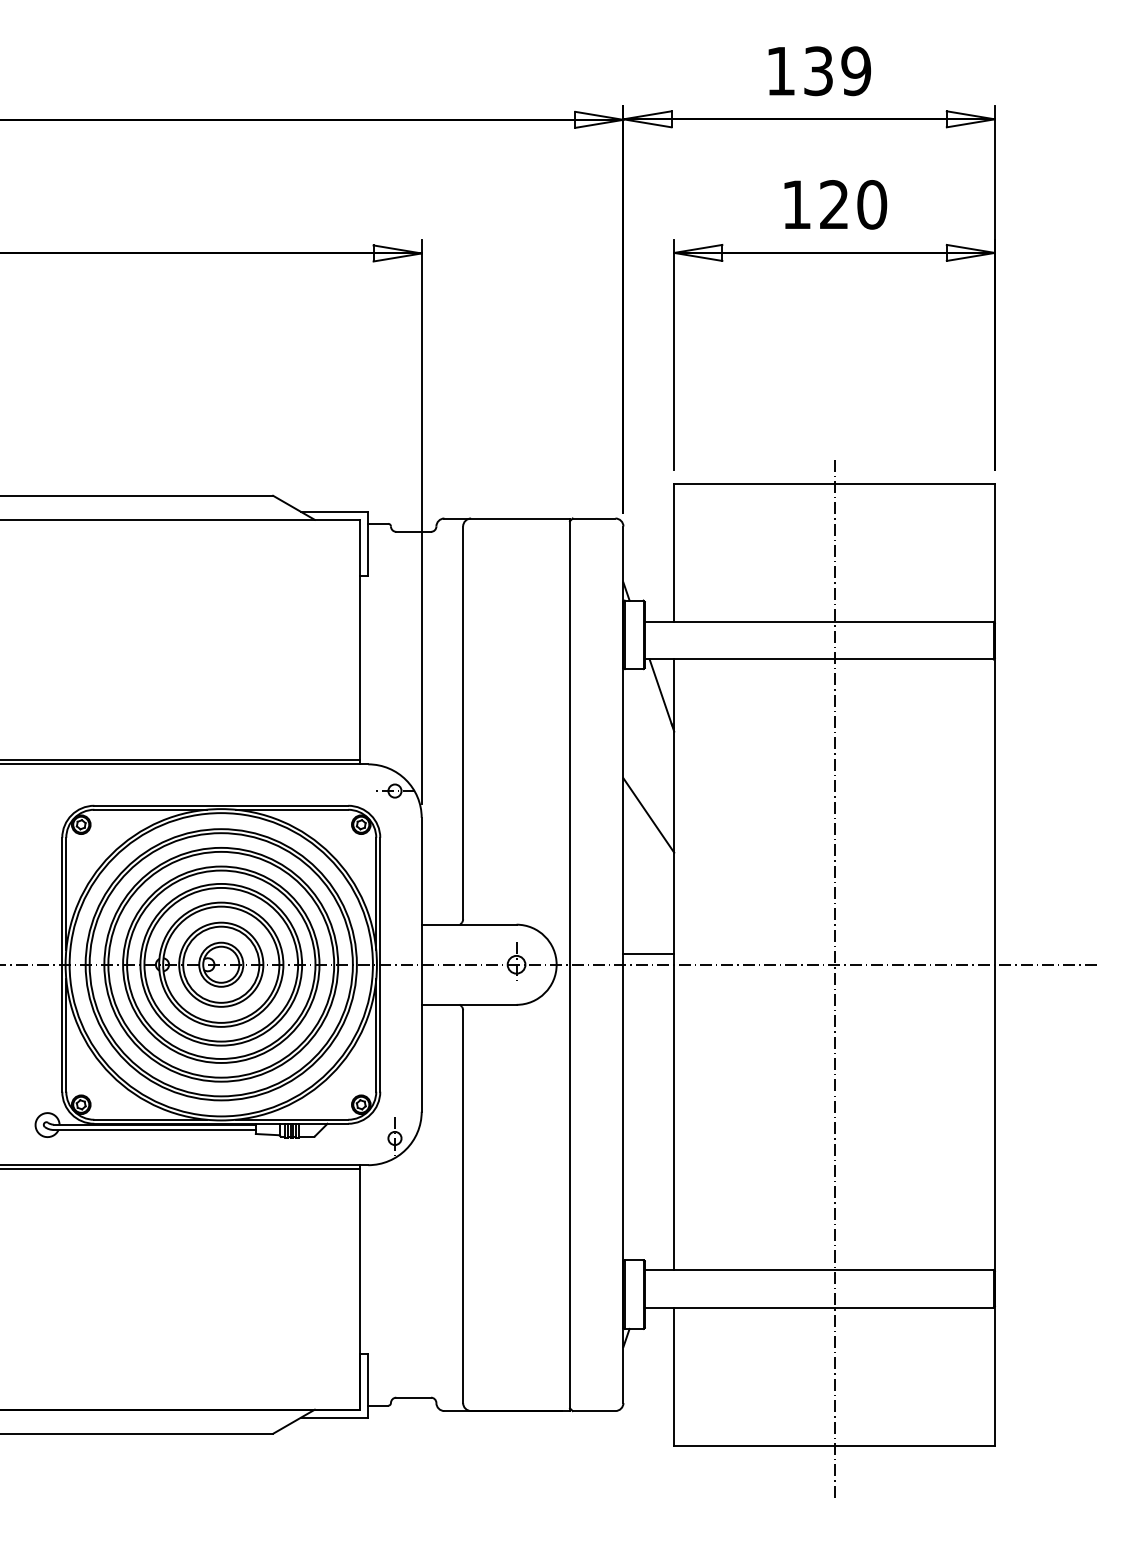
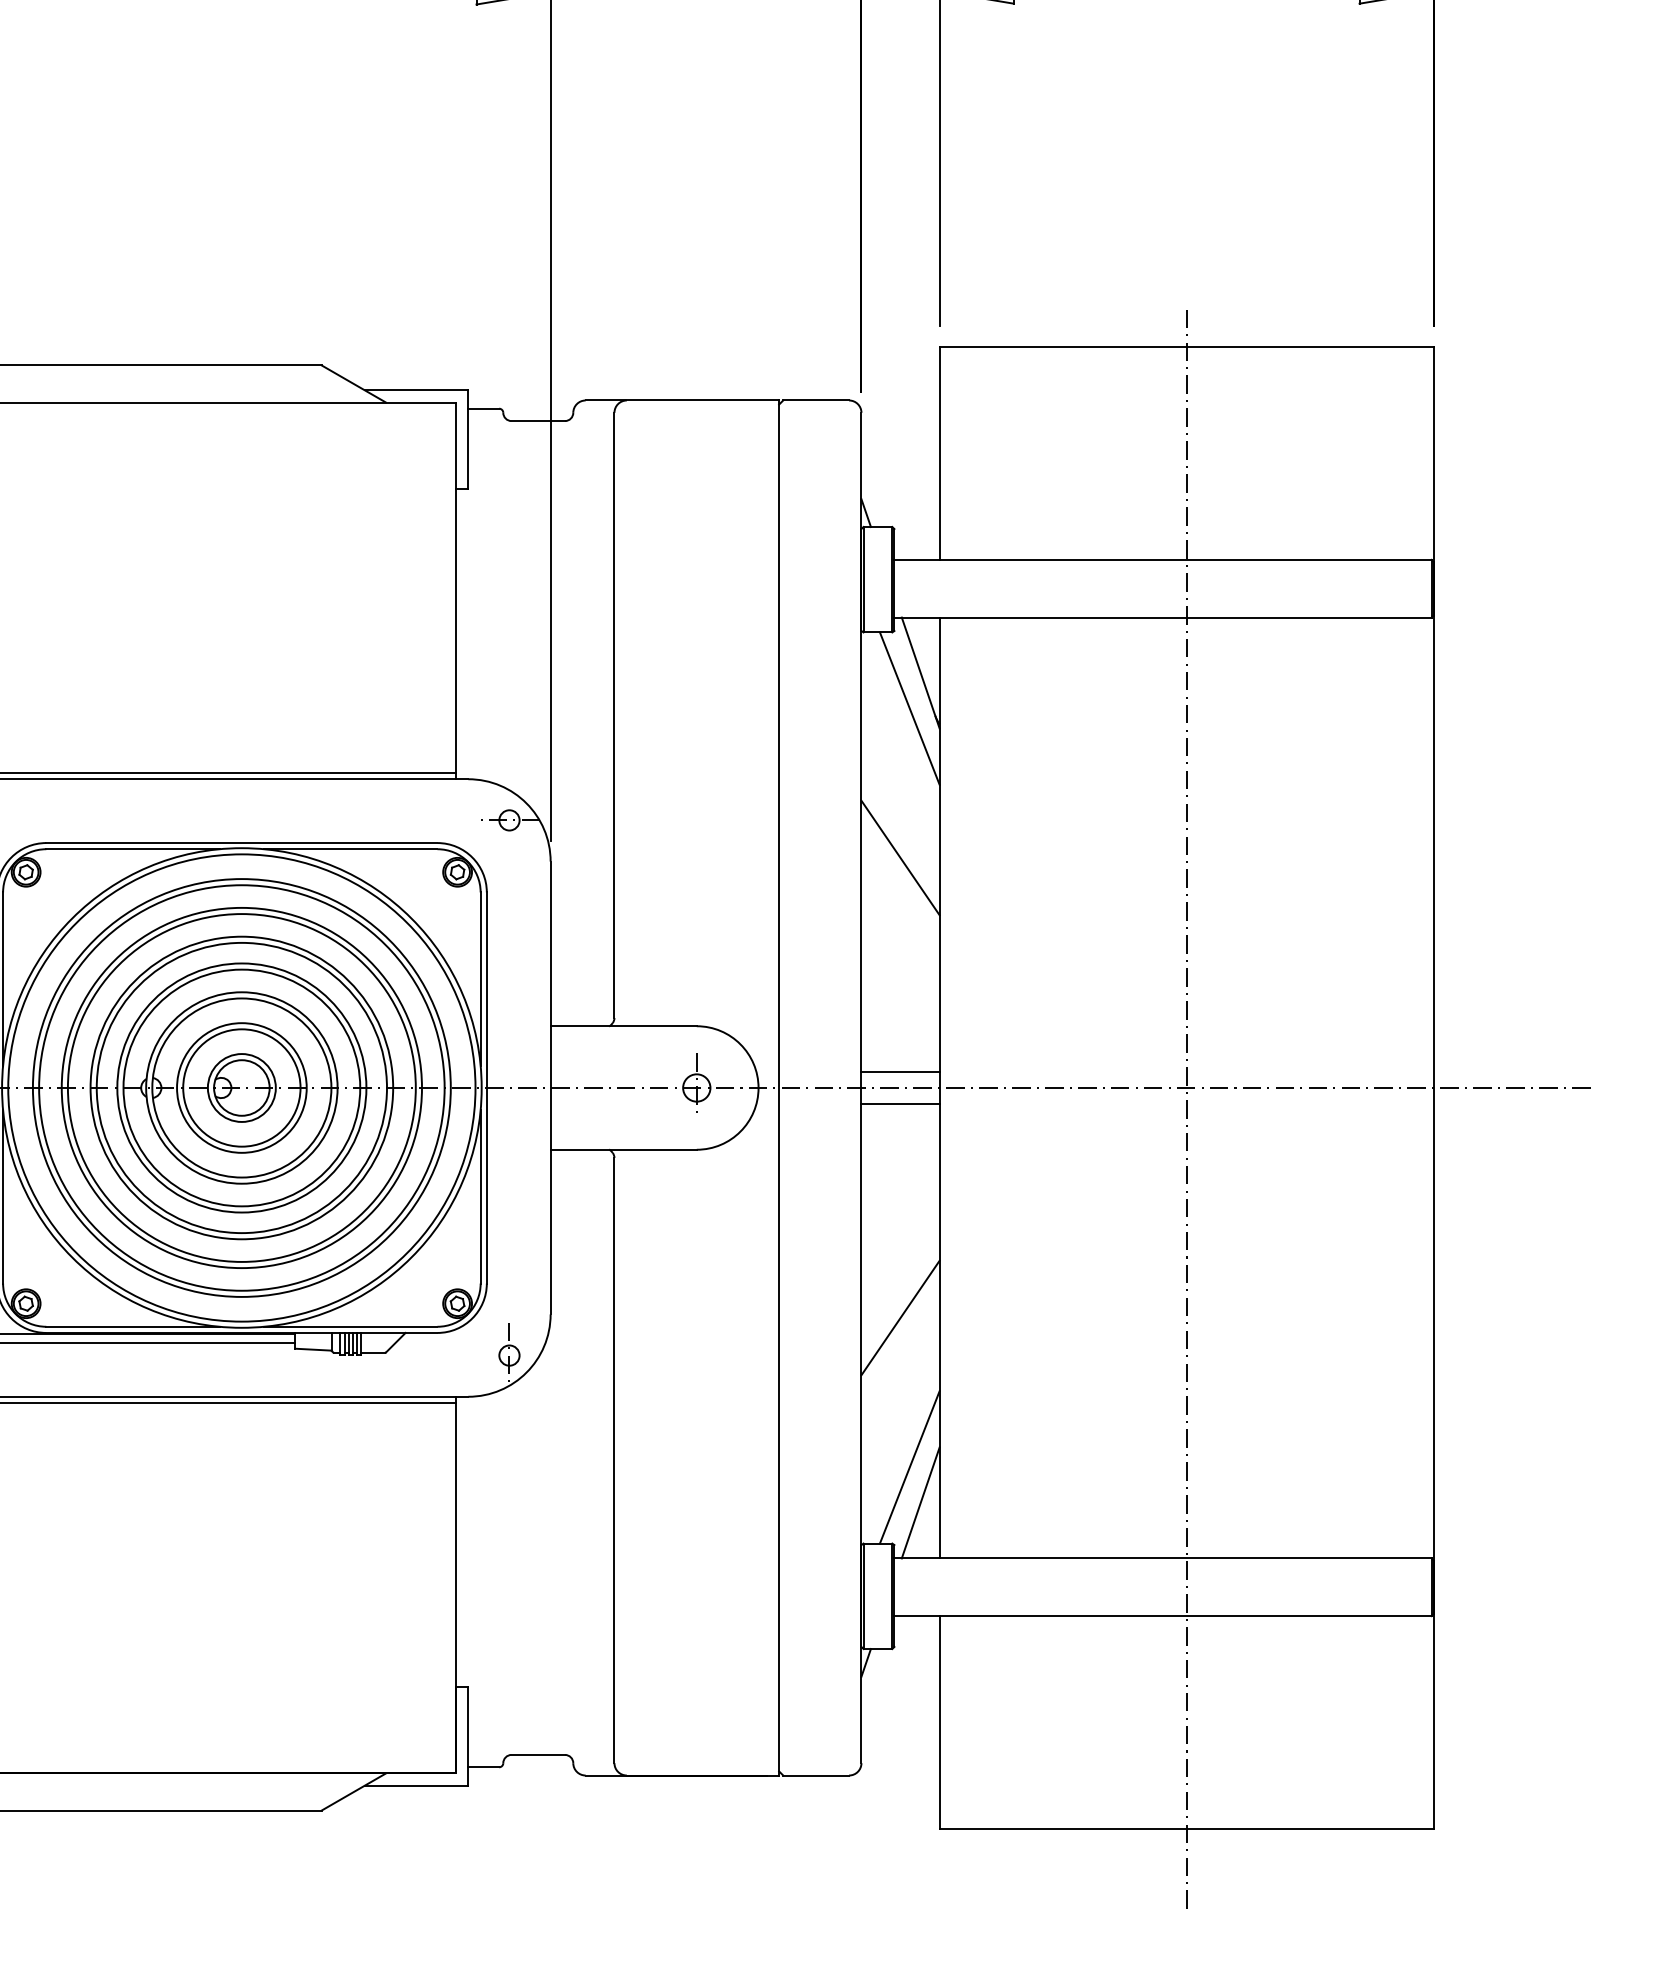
line: (654, 718) -> (909, 708), added
line: (648, 975) -> (900, 1104), added
line: (648, 1113) -> (900, 1317), added
line: (654, 1210) -> (909, 1466), added
line: (661, 1233) -> (920, 1501), added

